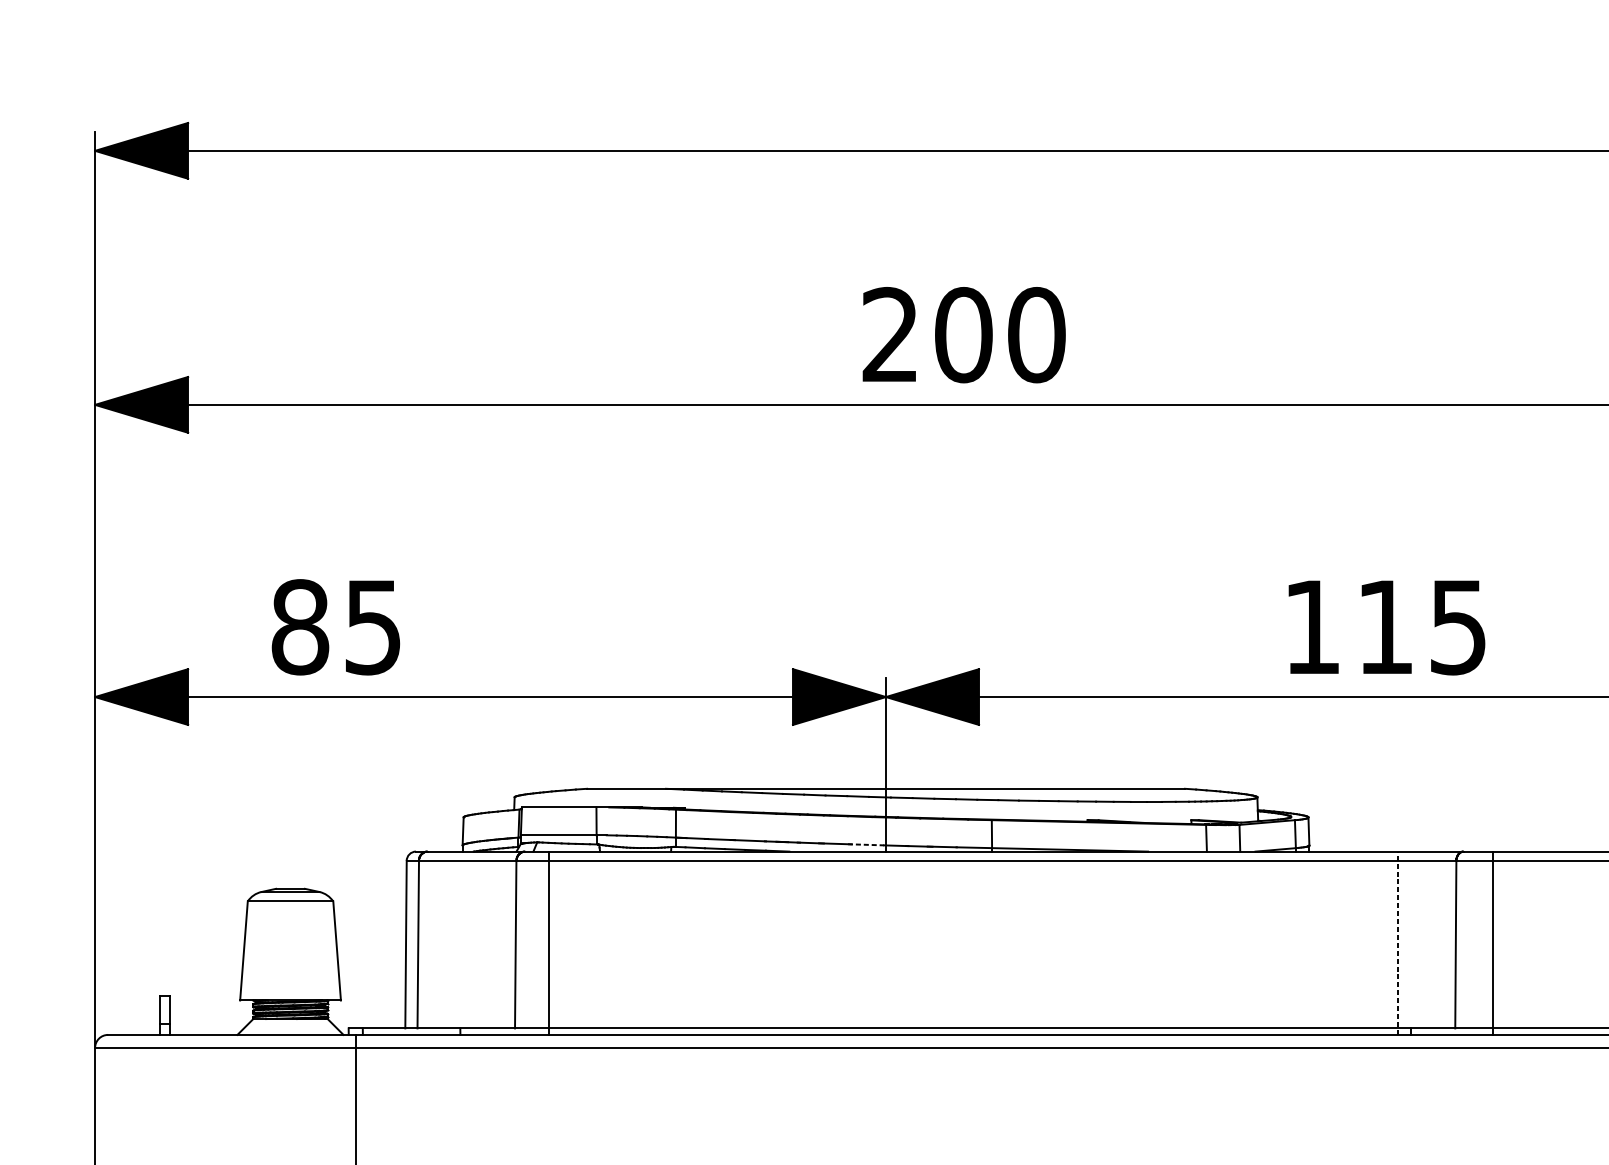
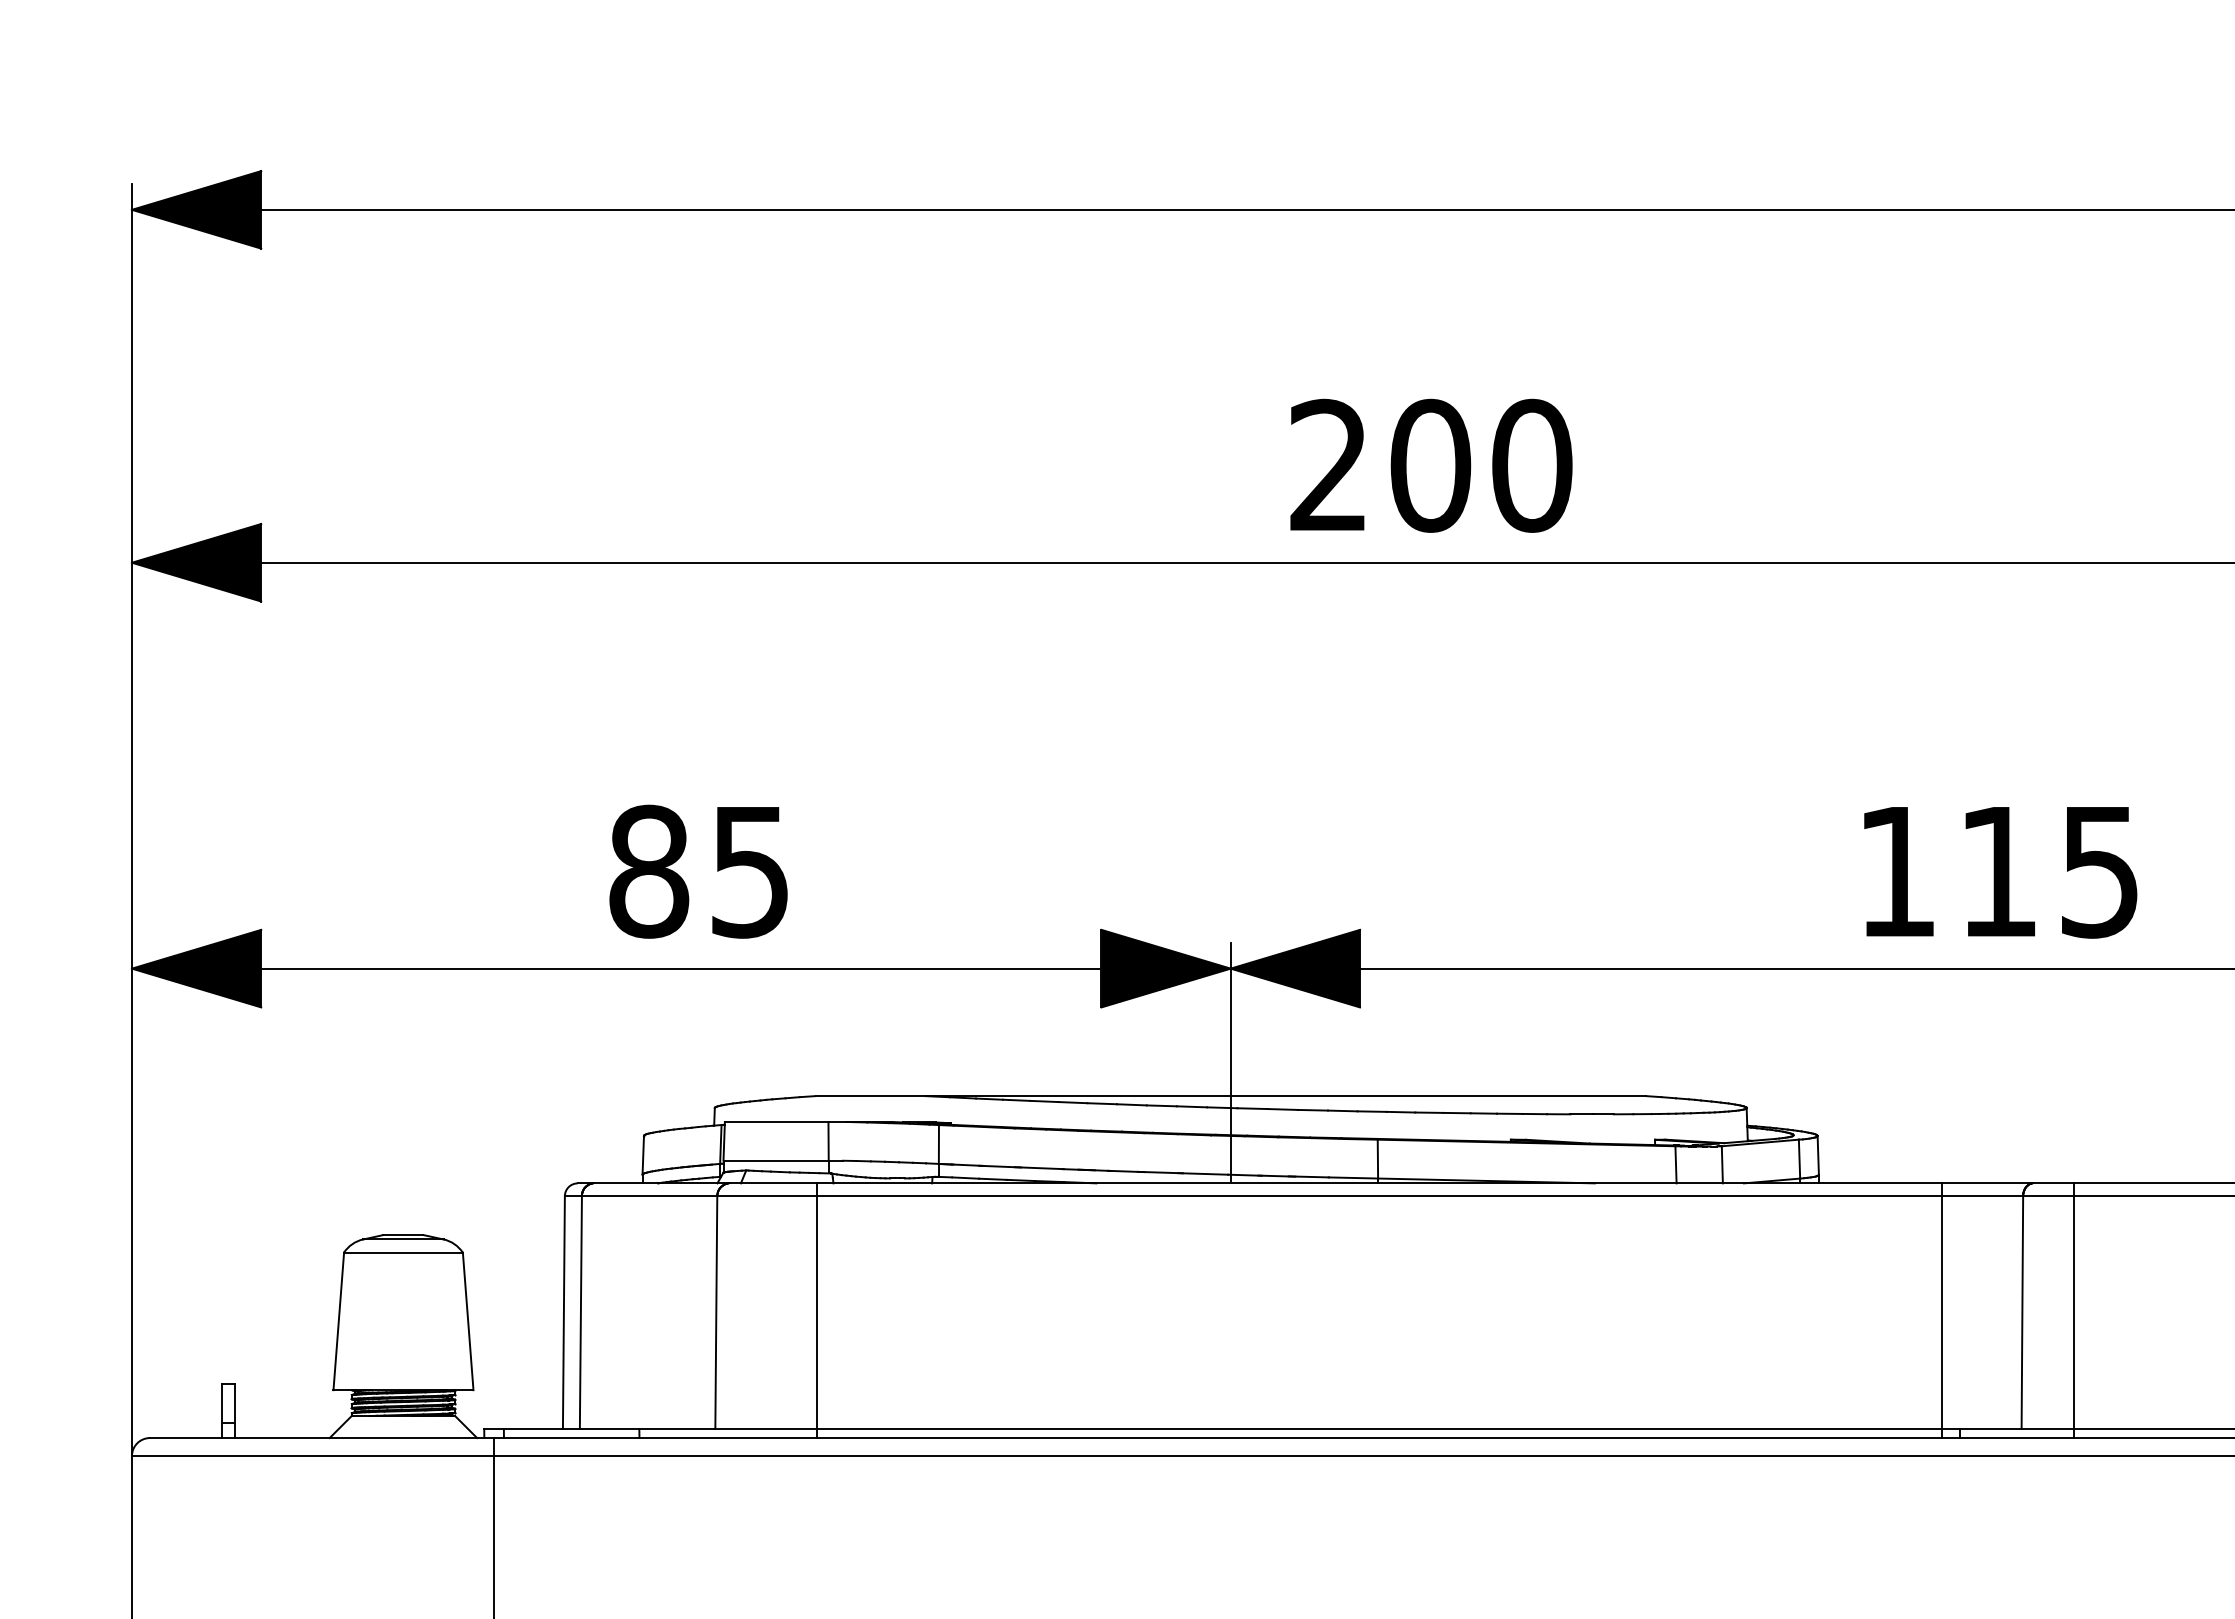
text: (964, 334) -> (1431, 465), moved
text: (335, 627) -> (698, 871), moved
text: (1386, 627) -> (2000, 872), moved
line: (866, 844) -> (1203, 1173), dashed -> solid
line: (548, 943) -> (817, 1310), moved
line: (1397, 943) -> (1941, 1310), dashed -> solid

